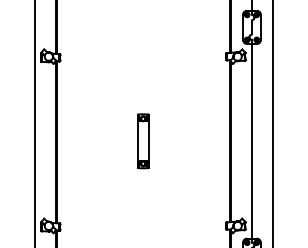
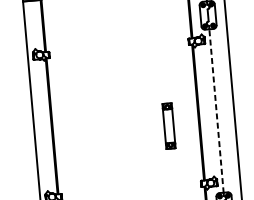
part: (143, 141) -> (169, 126), moved
line: (251, 141) -> (216, 111), solid -> dashed

